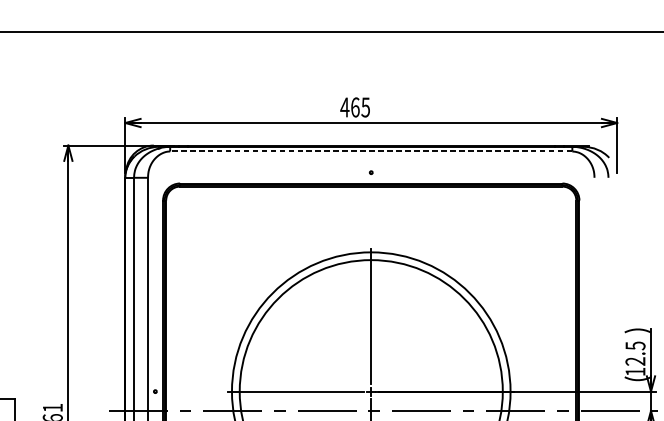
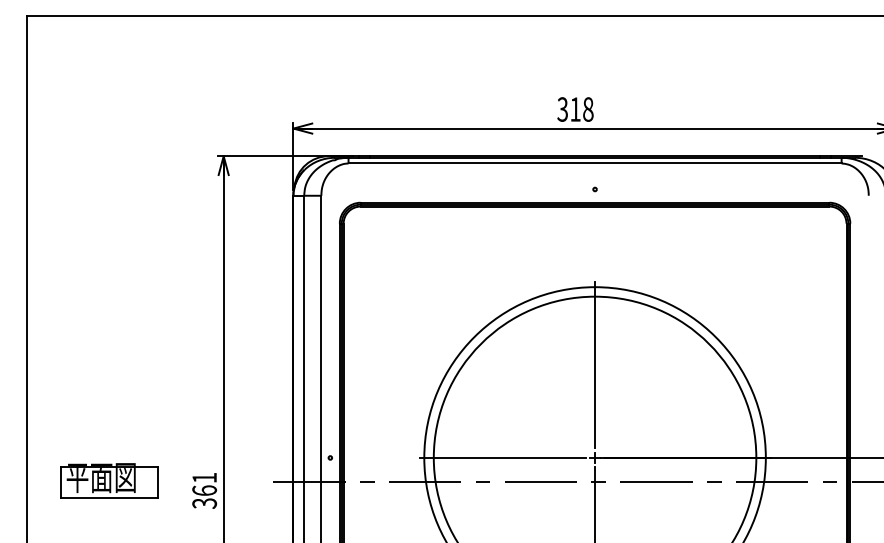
text: (355, 107) -> (575, 109), 465 -> 318
line: (371, 151) -> (595, 163), dashed -> solid

